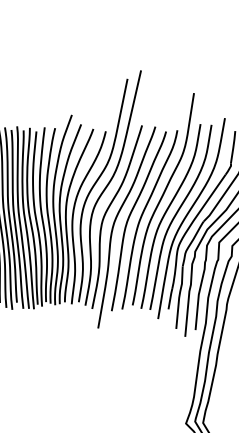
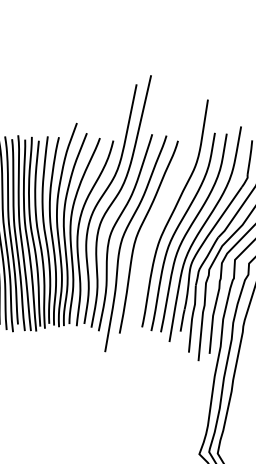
curve: (142, 216) -> (152, 232), removed

